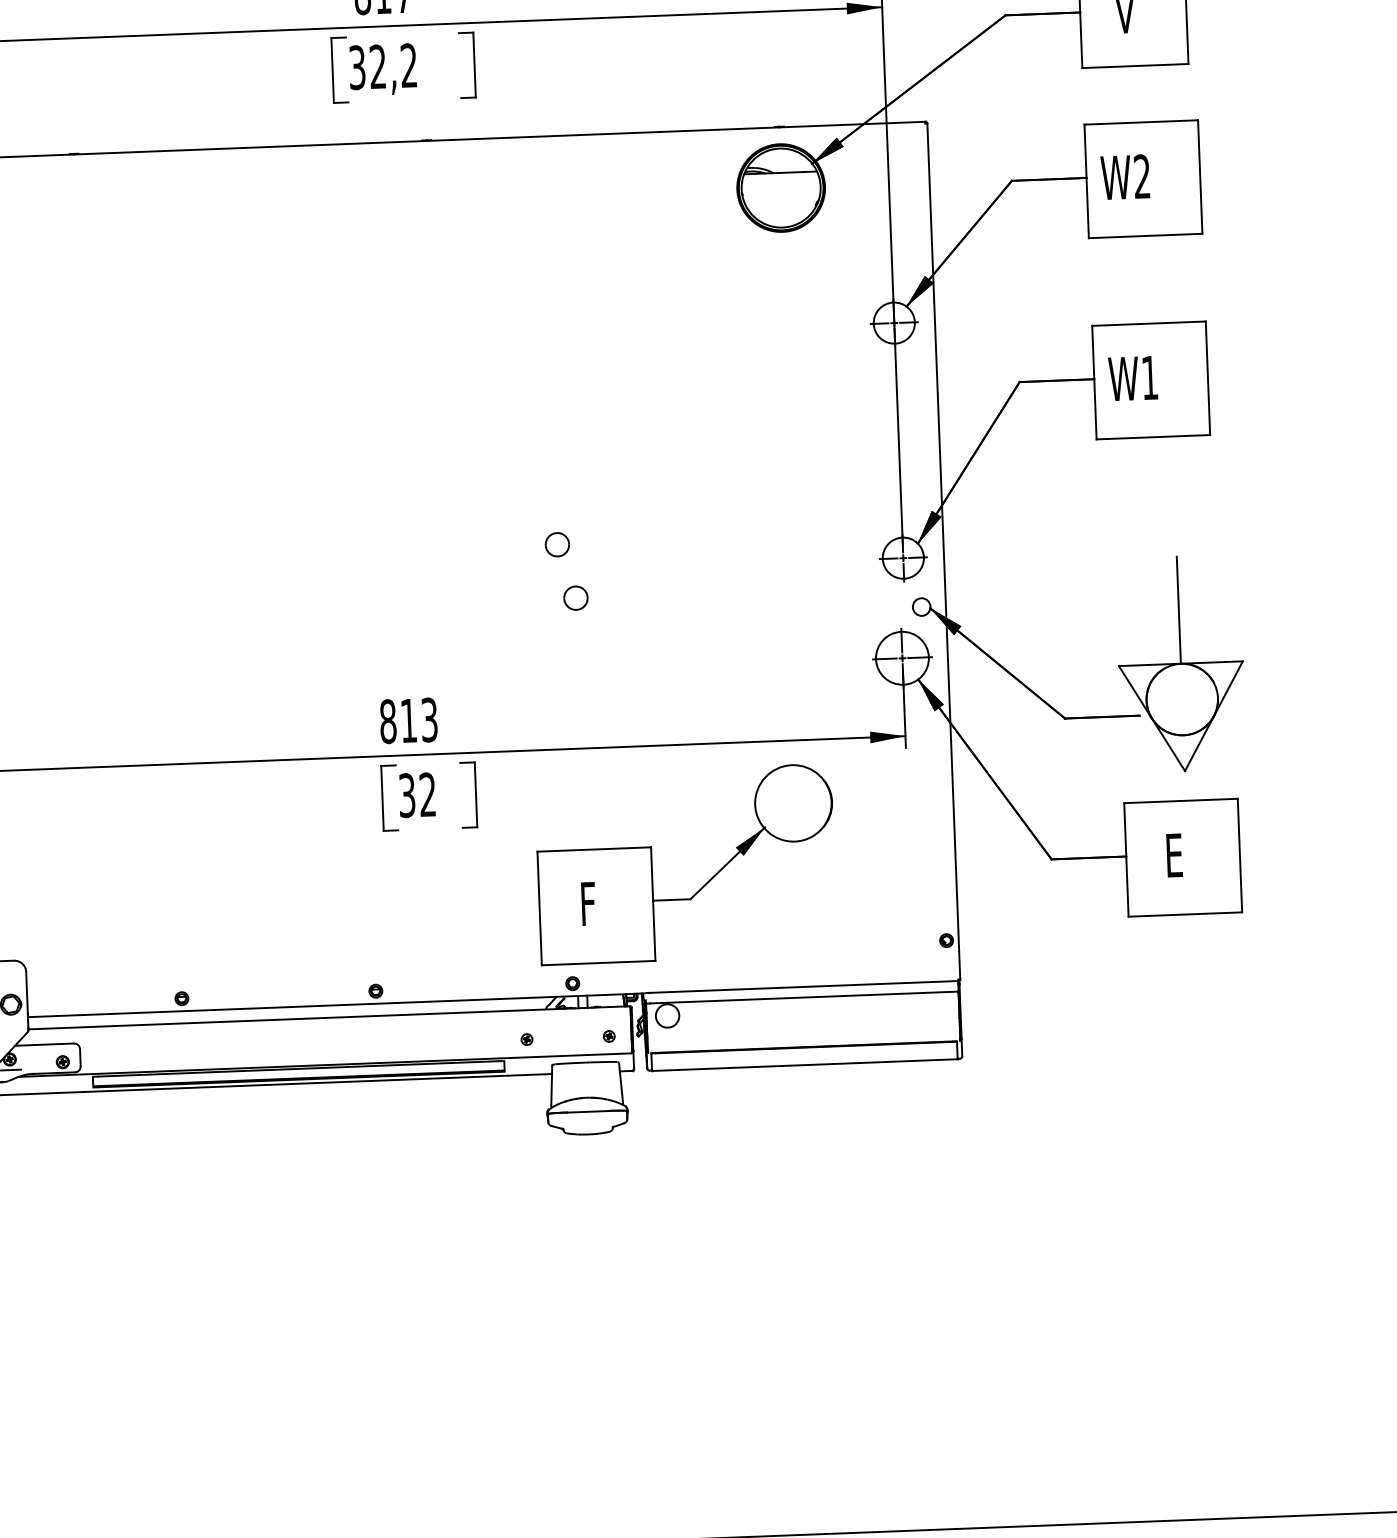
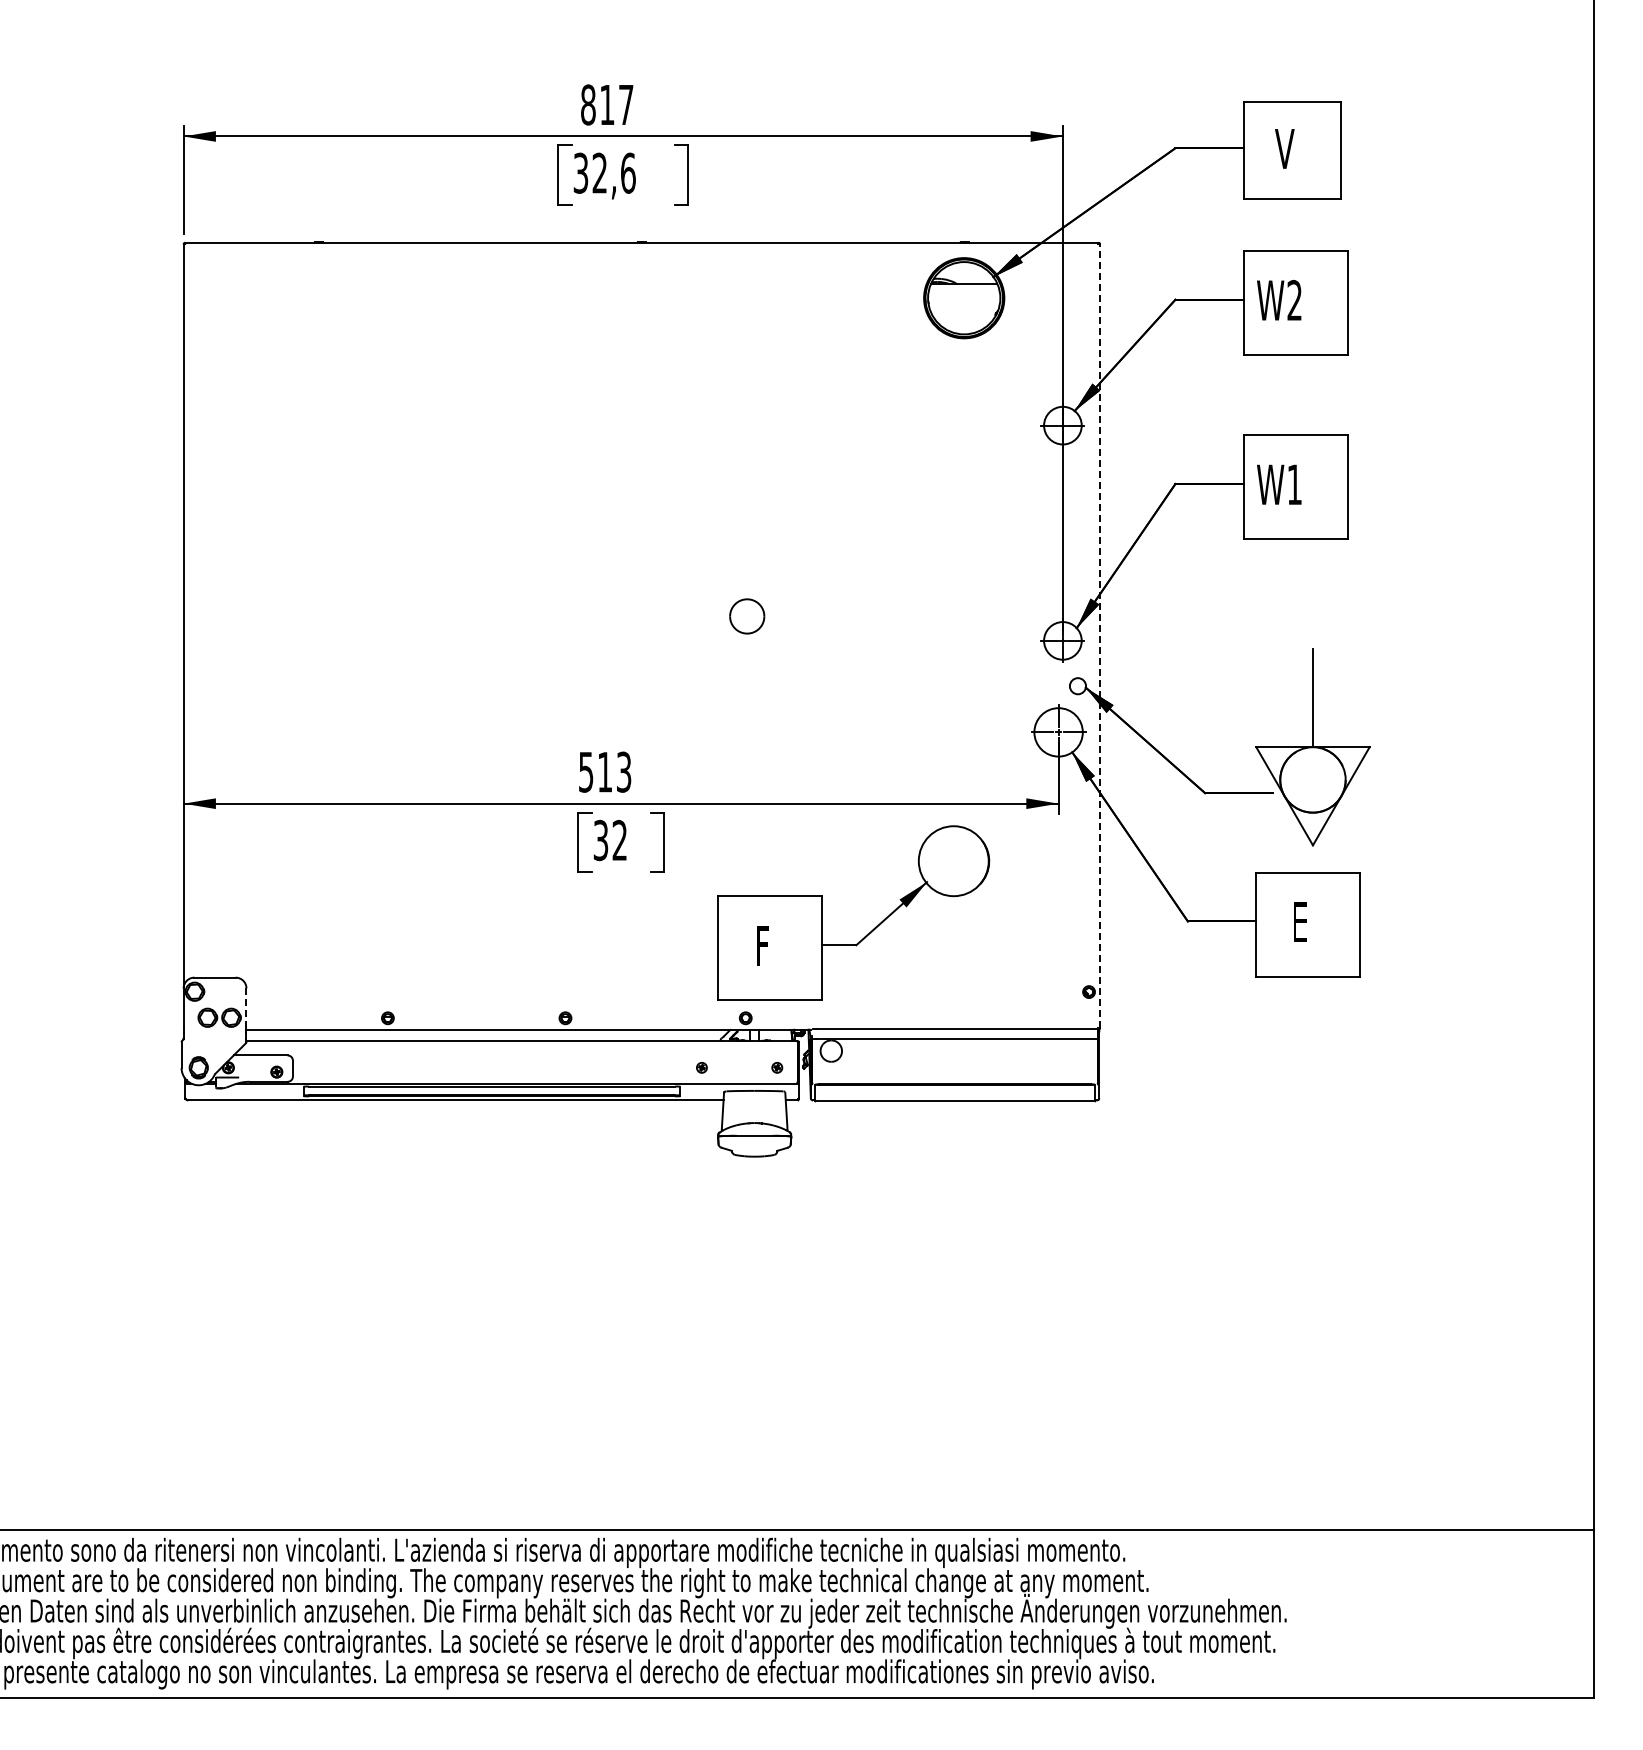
text: (409, 64) -> (628, 172), 32,2 -> 32,6
part: (556, 544) -> (746, 616), size x1.6
line: (944, 551) -> (1100, 636), solid -> dashed
part: (575, 597) -> (761, 665), removed
text: (387, 720) -> (585, 771), 813 -> 513
line: (27, 993) -> (246, 1008), solid -> dashed

